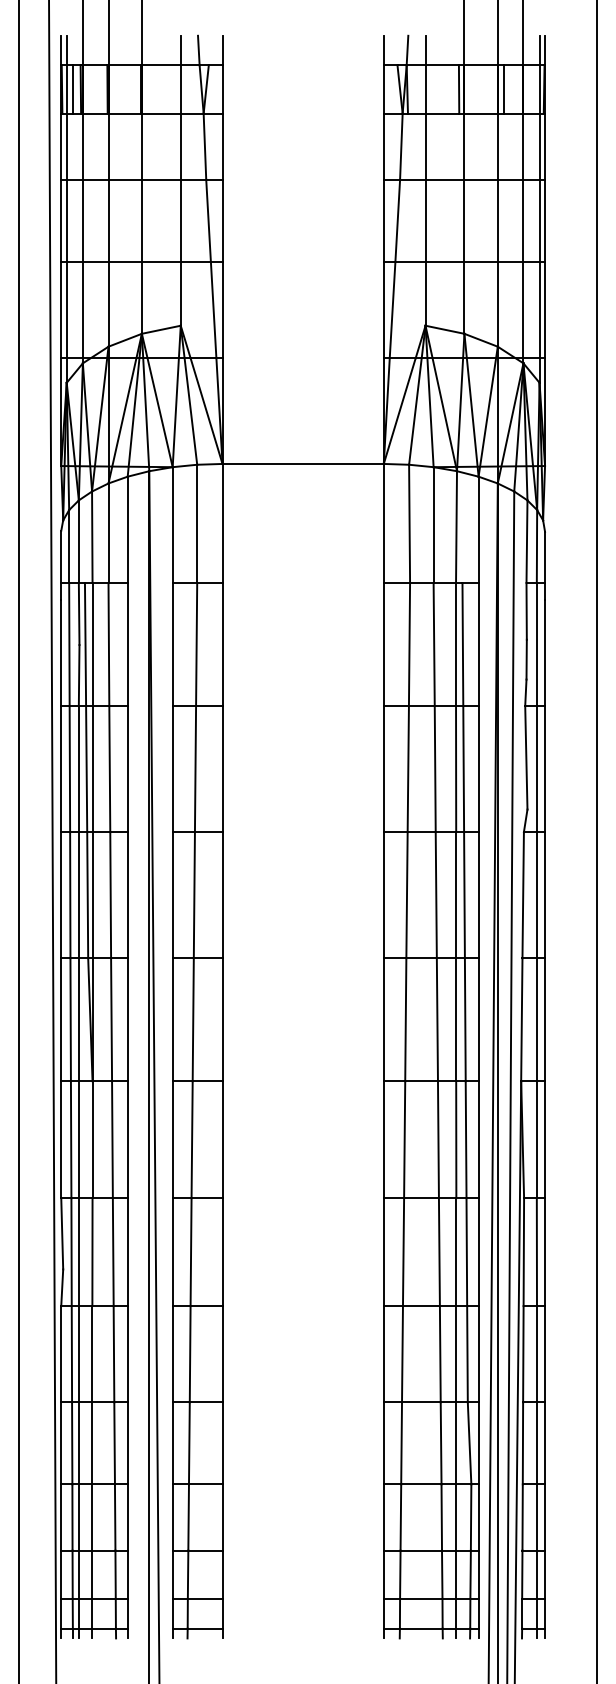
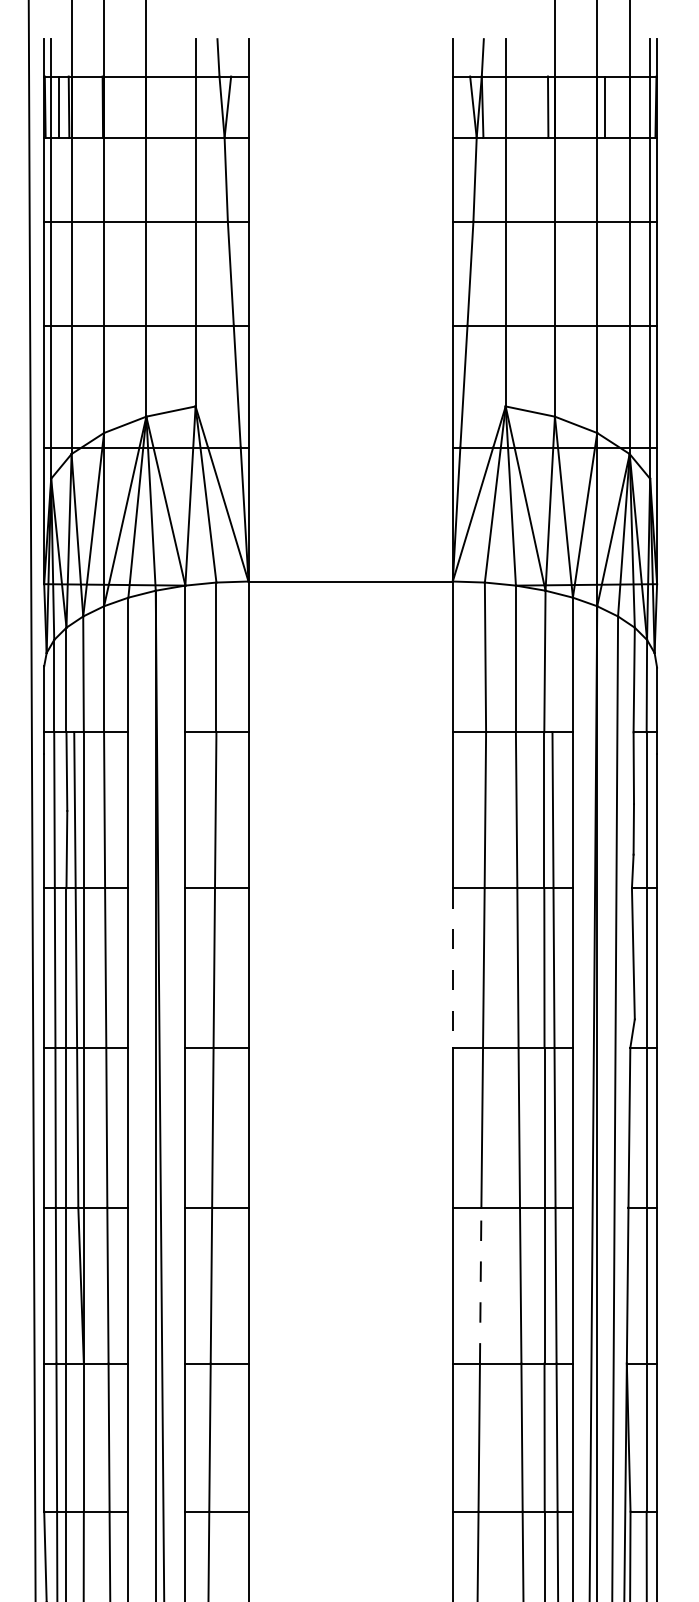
line: (383, 769) -> (452, 968), solid -> dashed
line: (405, 1019) -> (480, 1285), solid -> dashed

